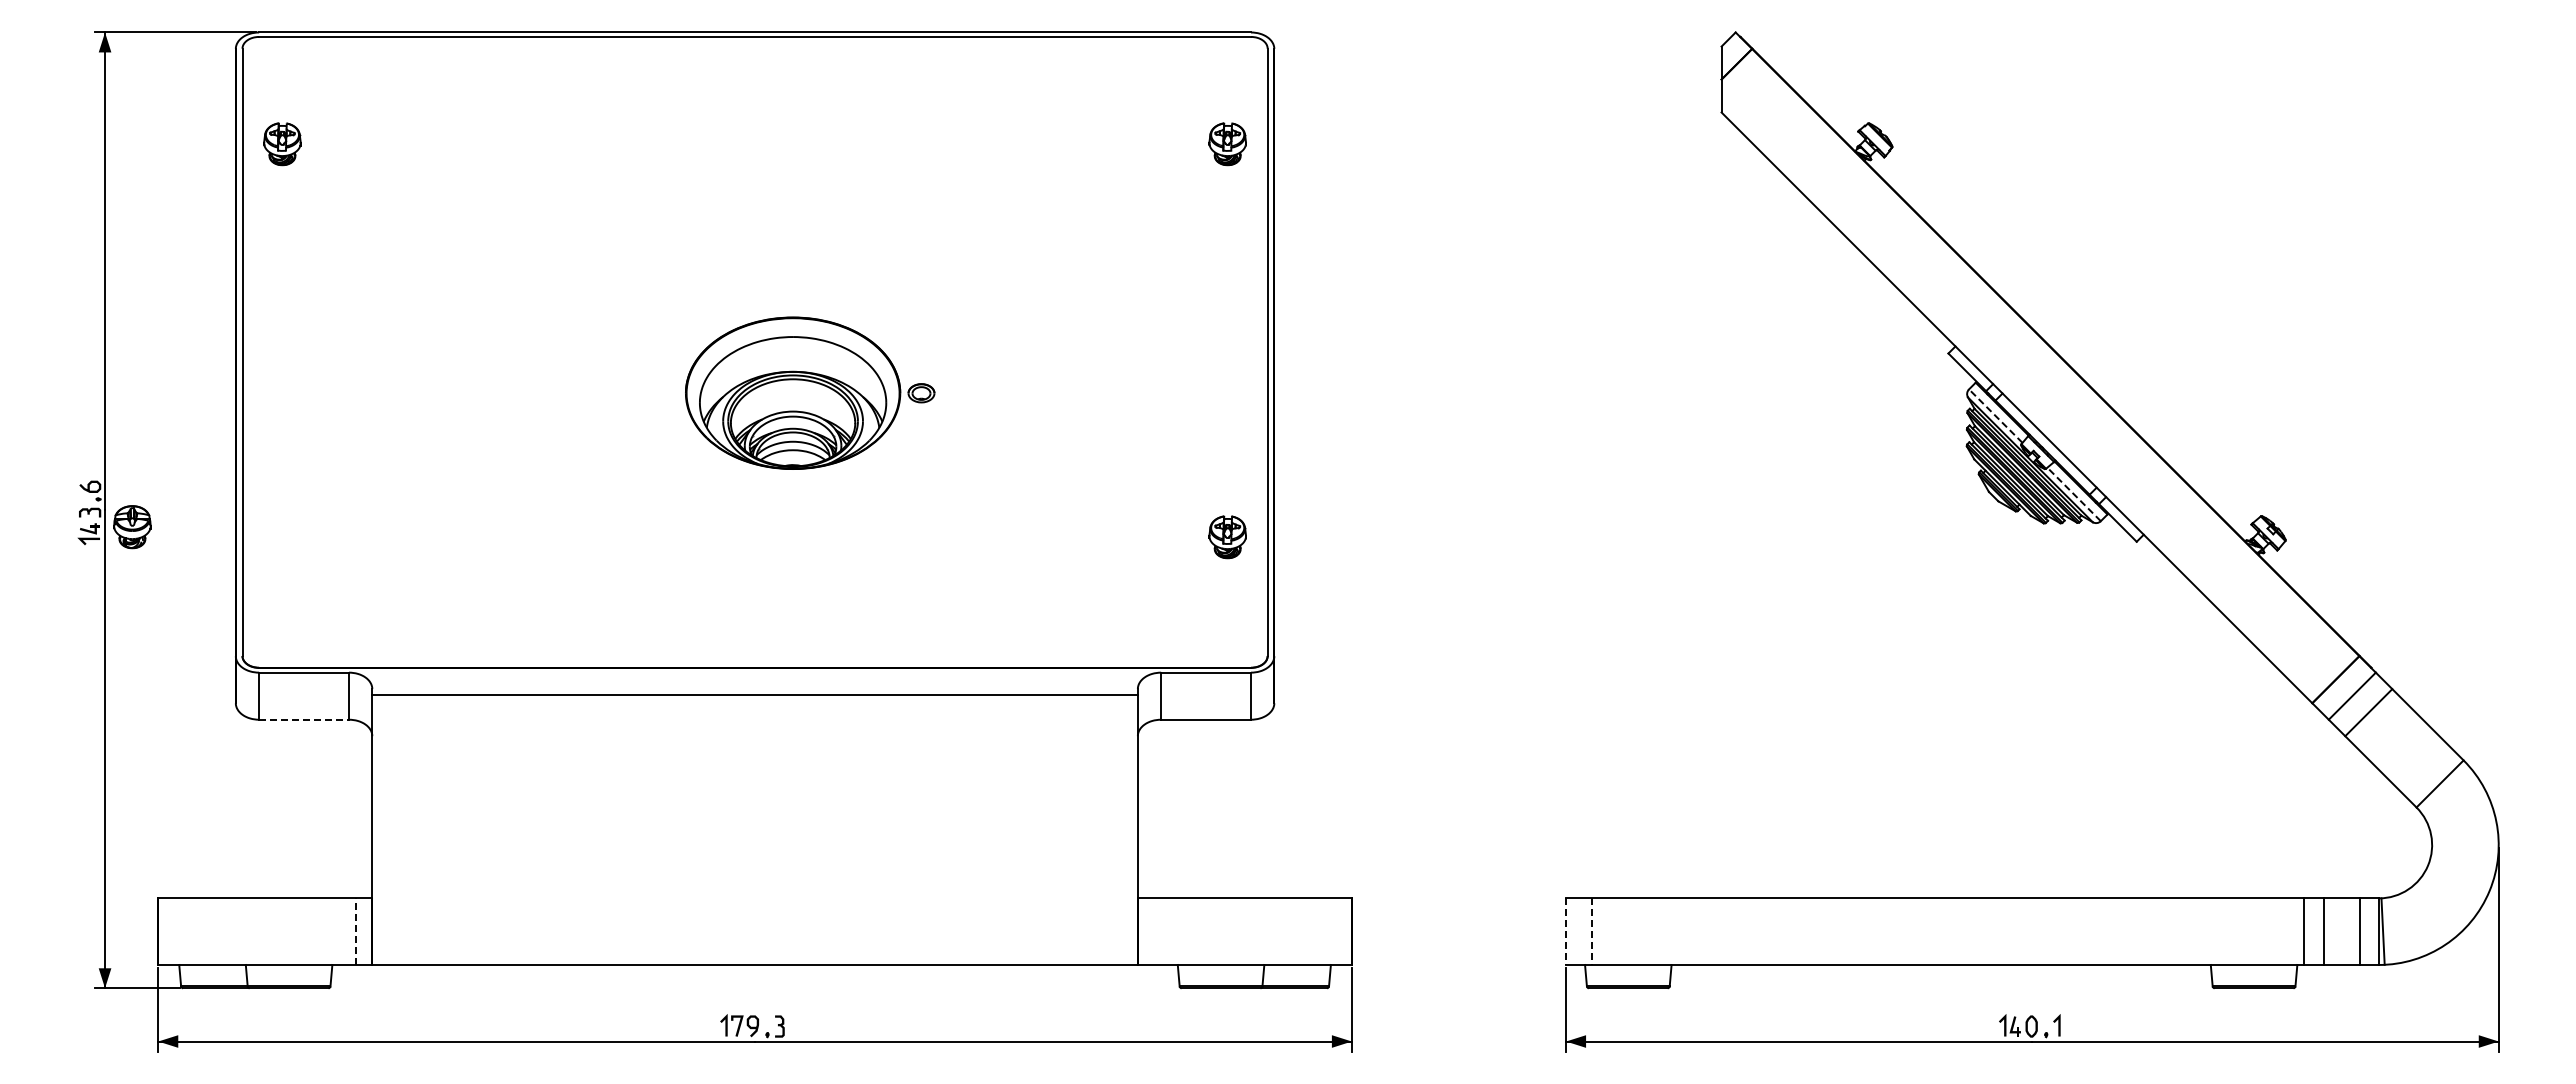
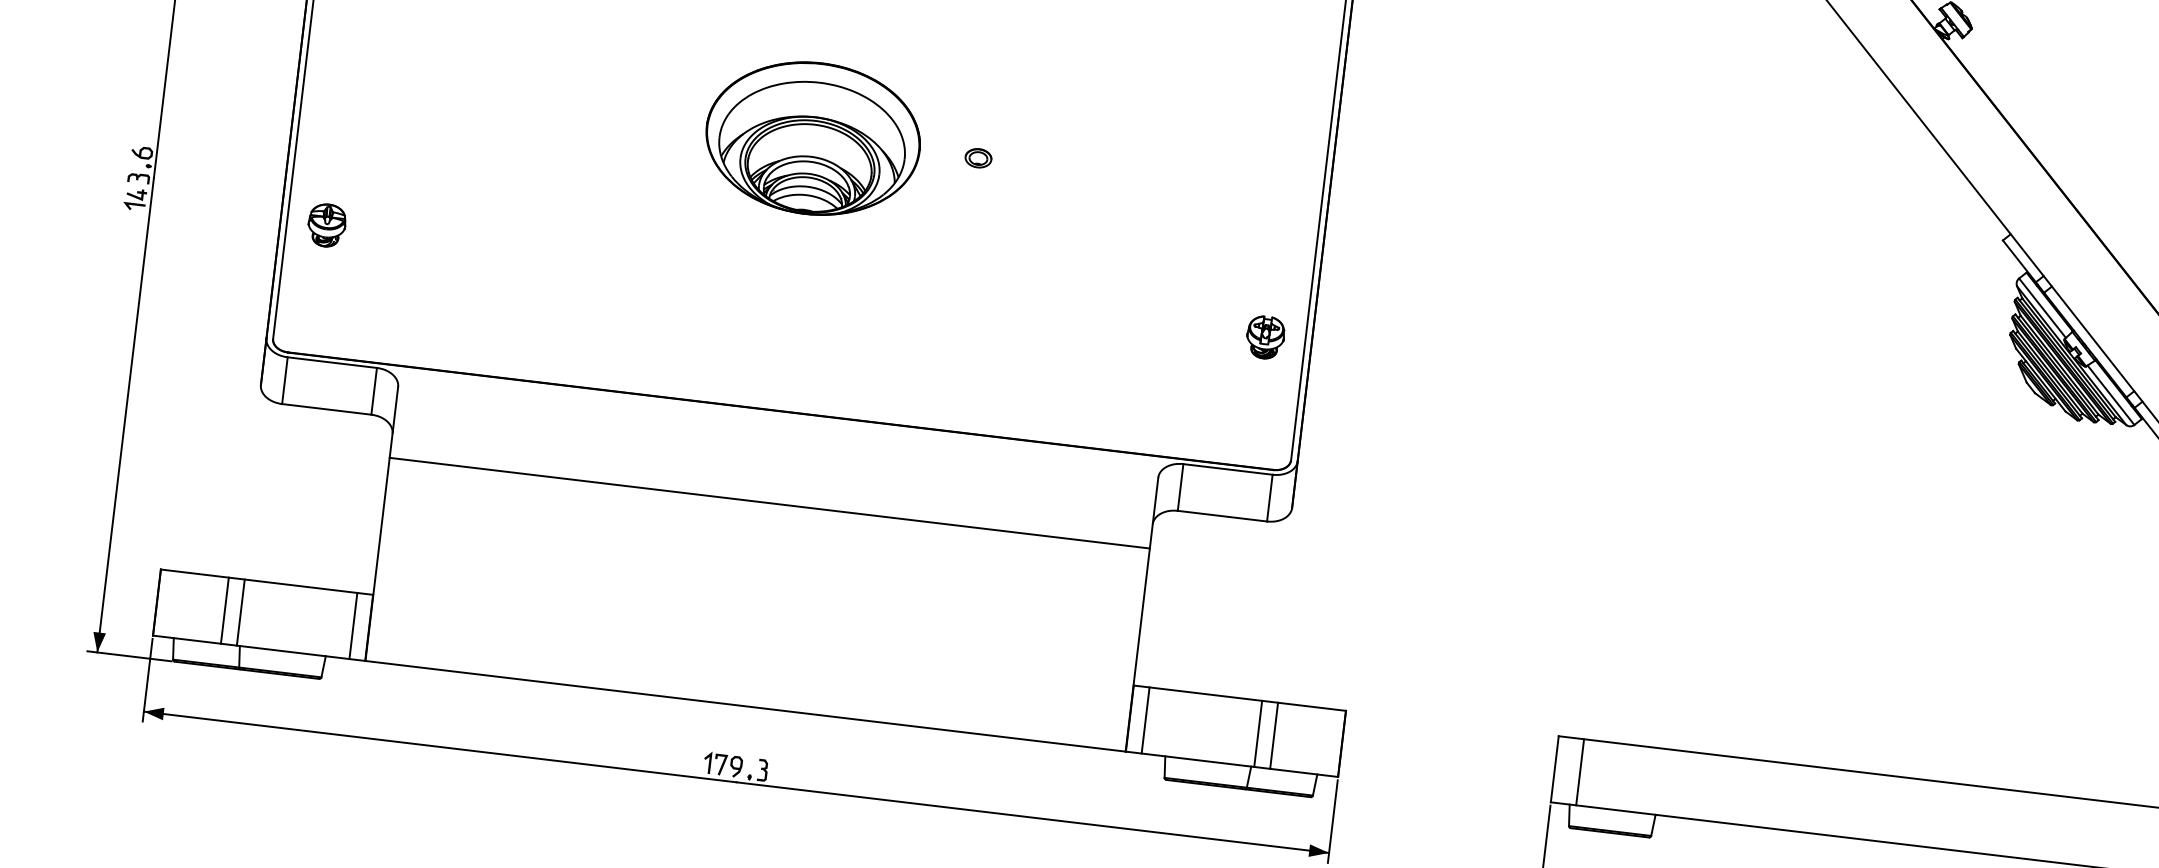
part: (793, 392) -> (813, 137), moved
line: (1995, 416) -> (2042, 308), dashed -> solid
line: (2074, 494) -> (2111, 395), dashed -> solid
part: (132, 527) -> (326, 225), moved
line: (754, 695) -> (769, 503), moved
line: (304, 719) -> (327, 409), dashed -> solid
line: (226, 931) -> (224, 610), added
line: (242, 931) -> (240, 612), added
line: (356, 931) -> (353, 625), dashed -> solid
line: (1153, 931) -> (1145, 720), added
line: (1267, 931) -> (1258, 733), added
line: (1283, 931) -> (1274, 735), added
line: (1566, 932) -> (1555, 770), dashed -> solid
line: (1591, 932) -> (1579, 773), dashed -> solid

